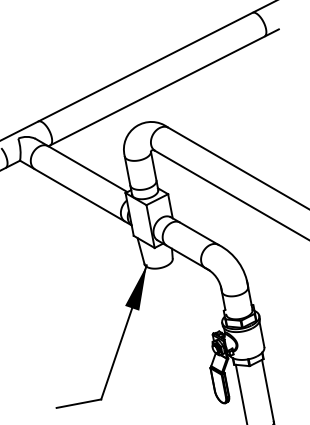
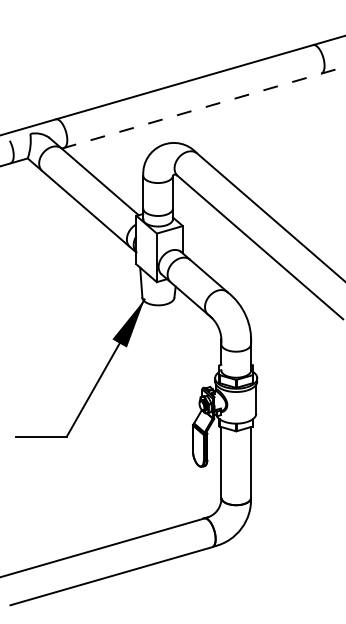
line: (163, 87) -> (200, 108), solid -> dashed

